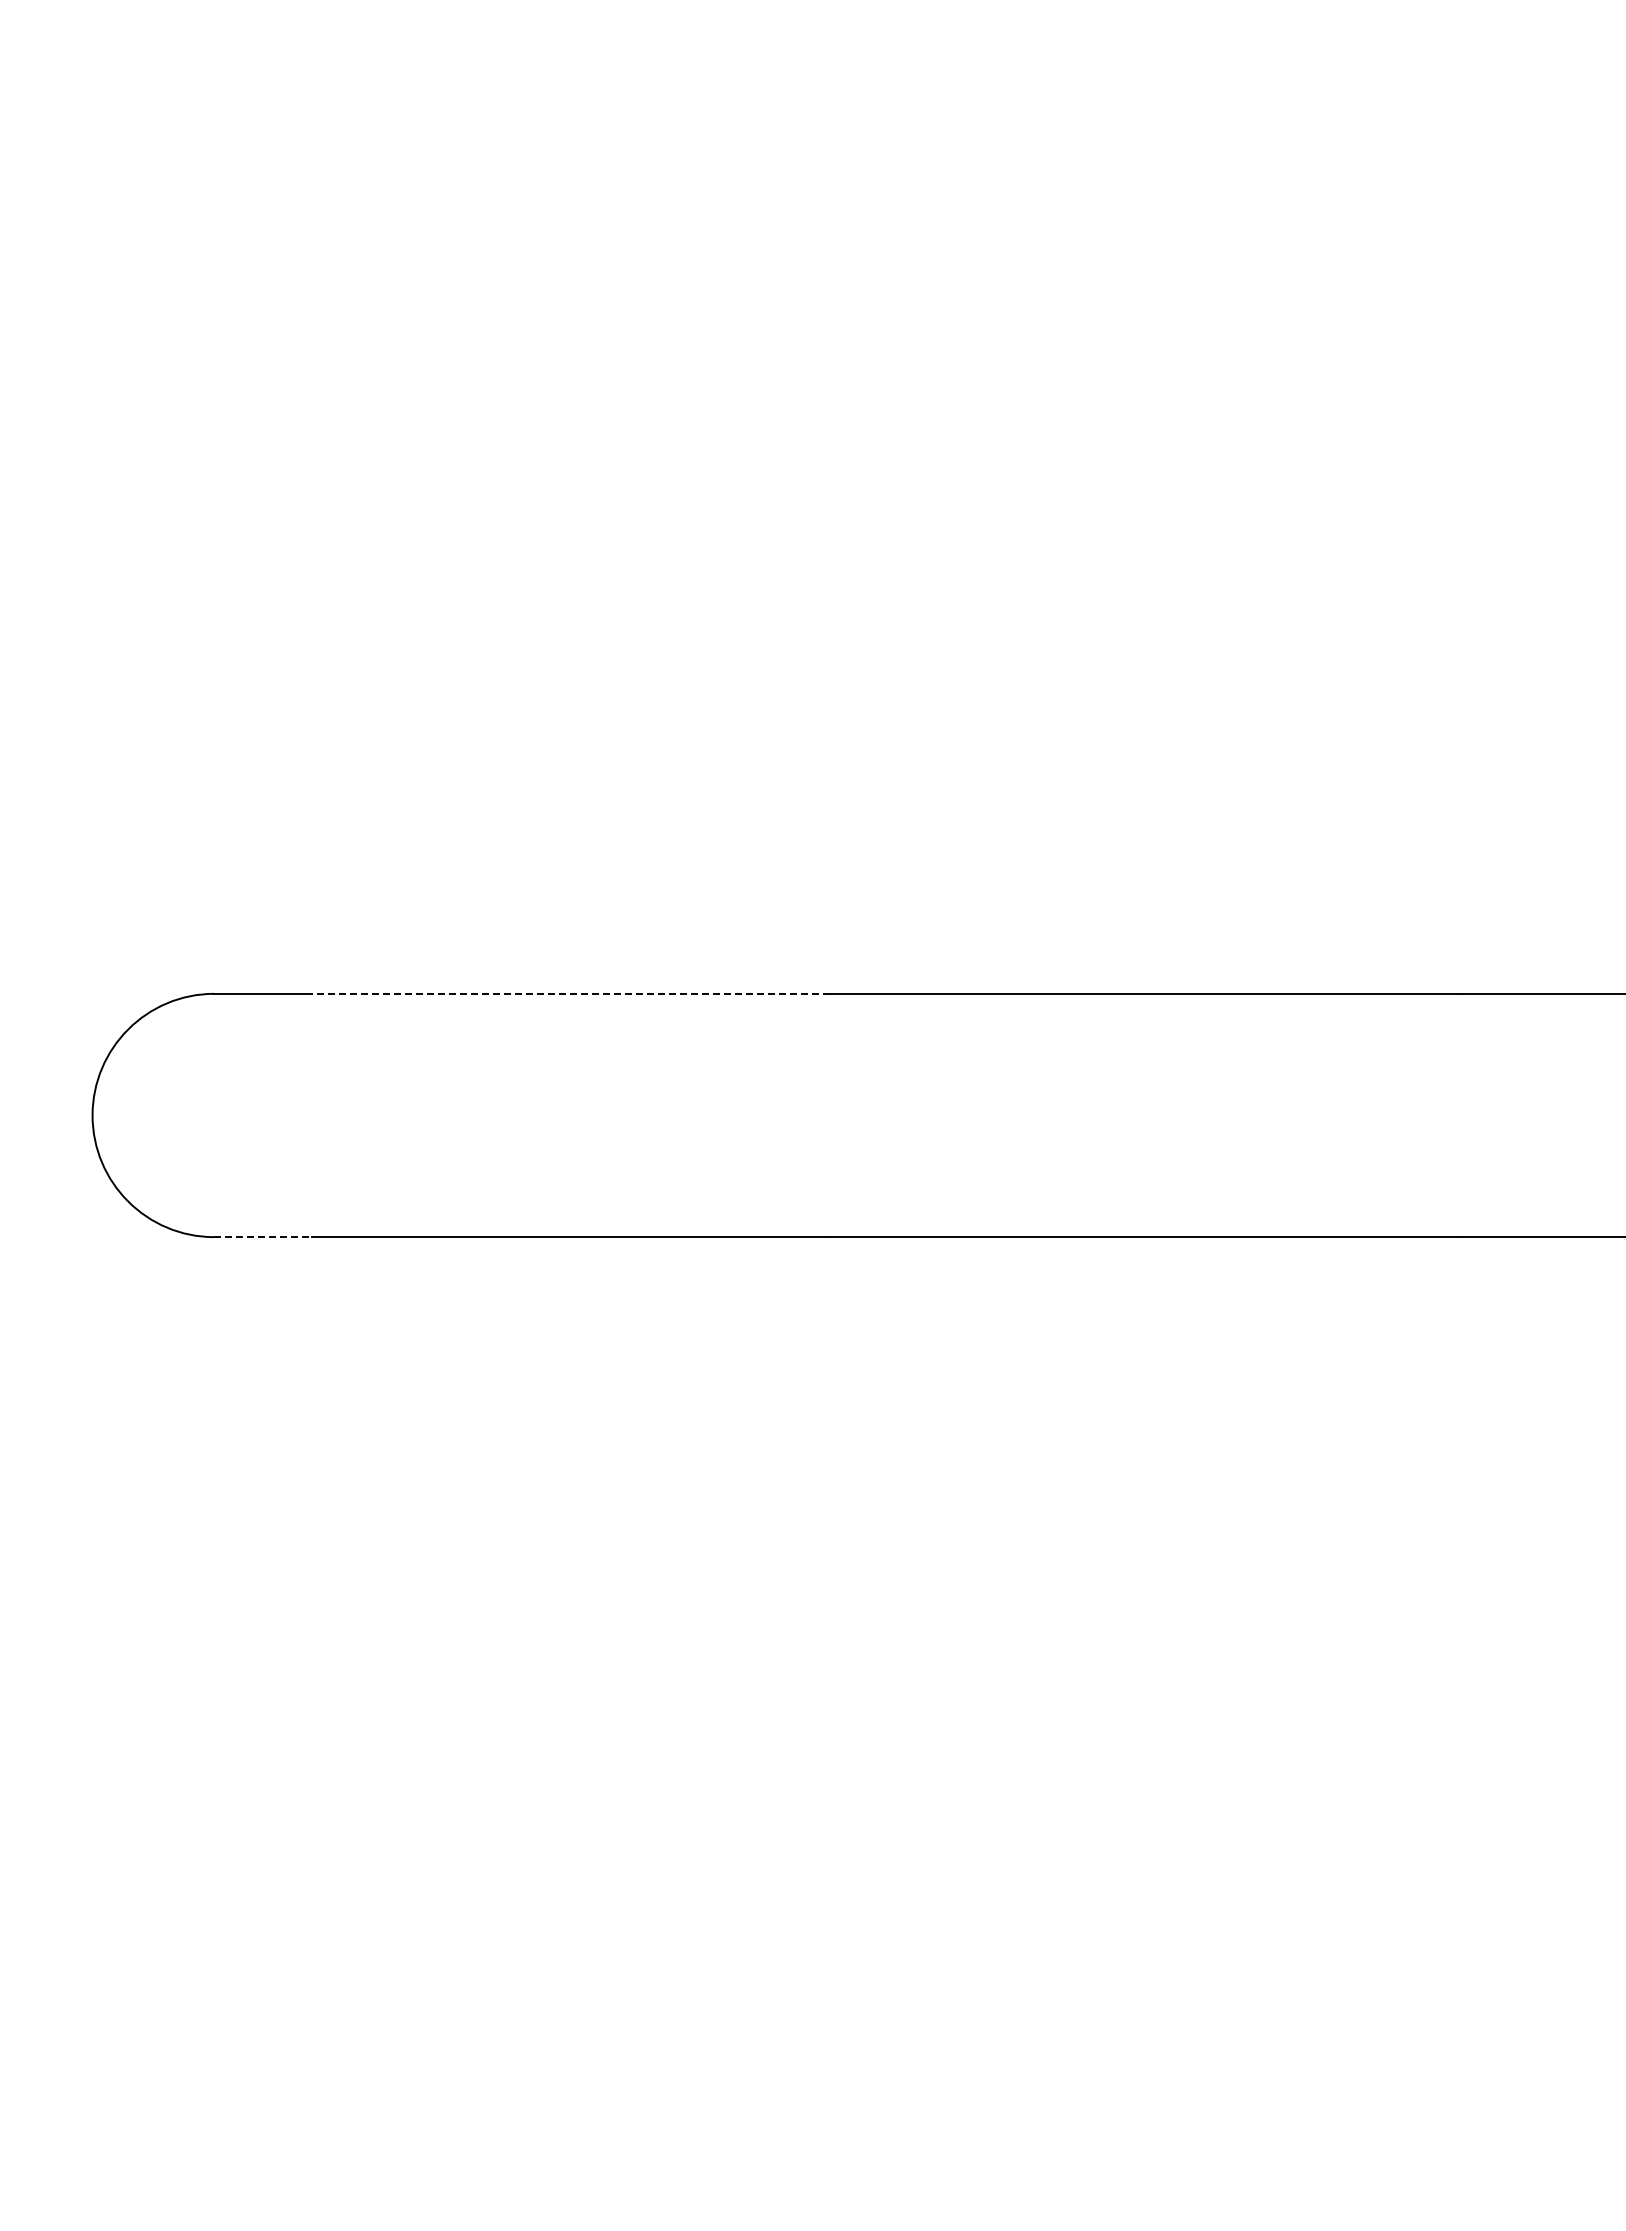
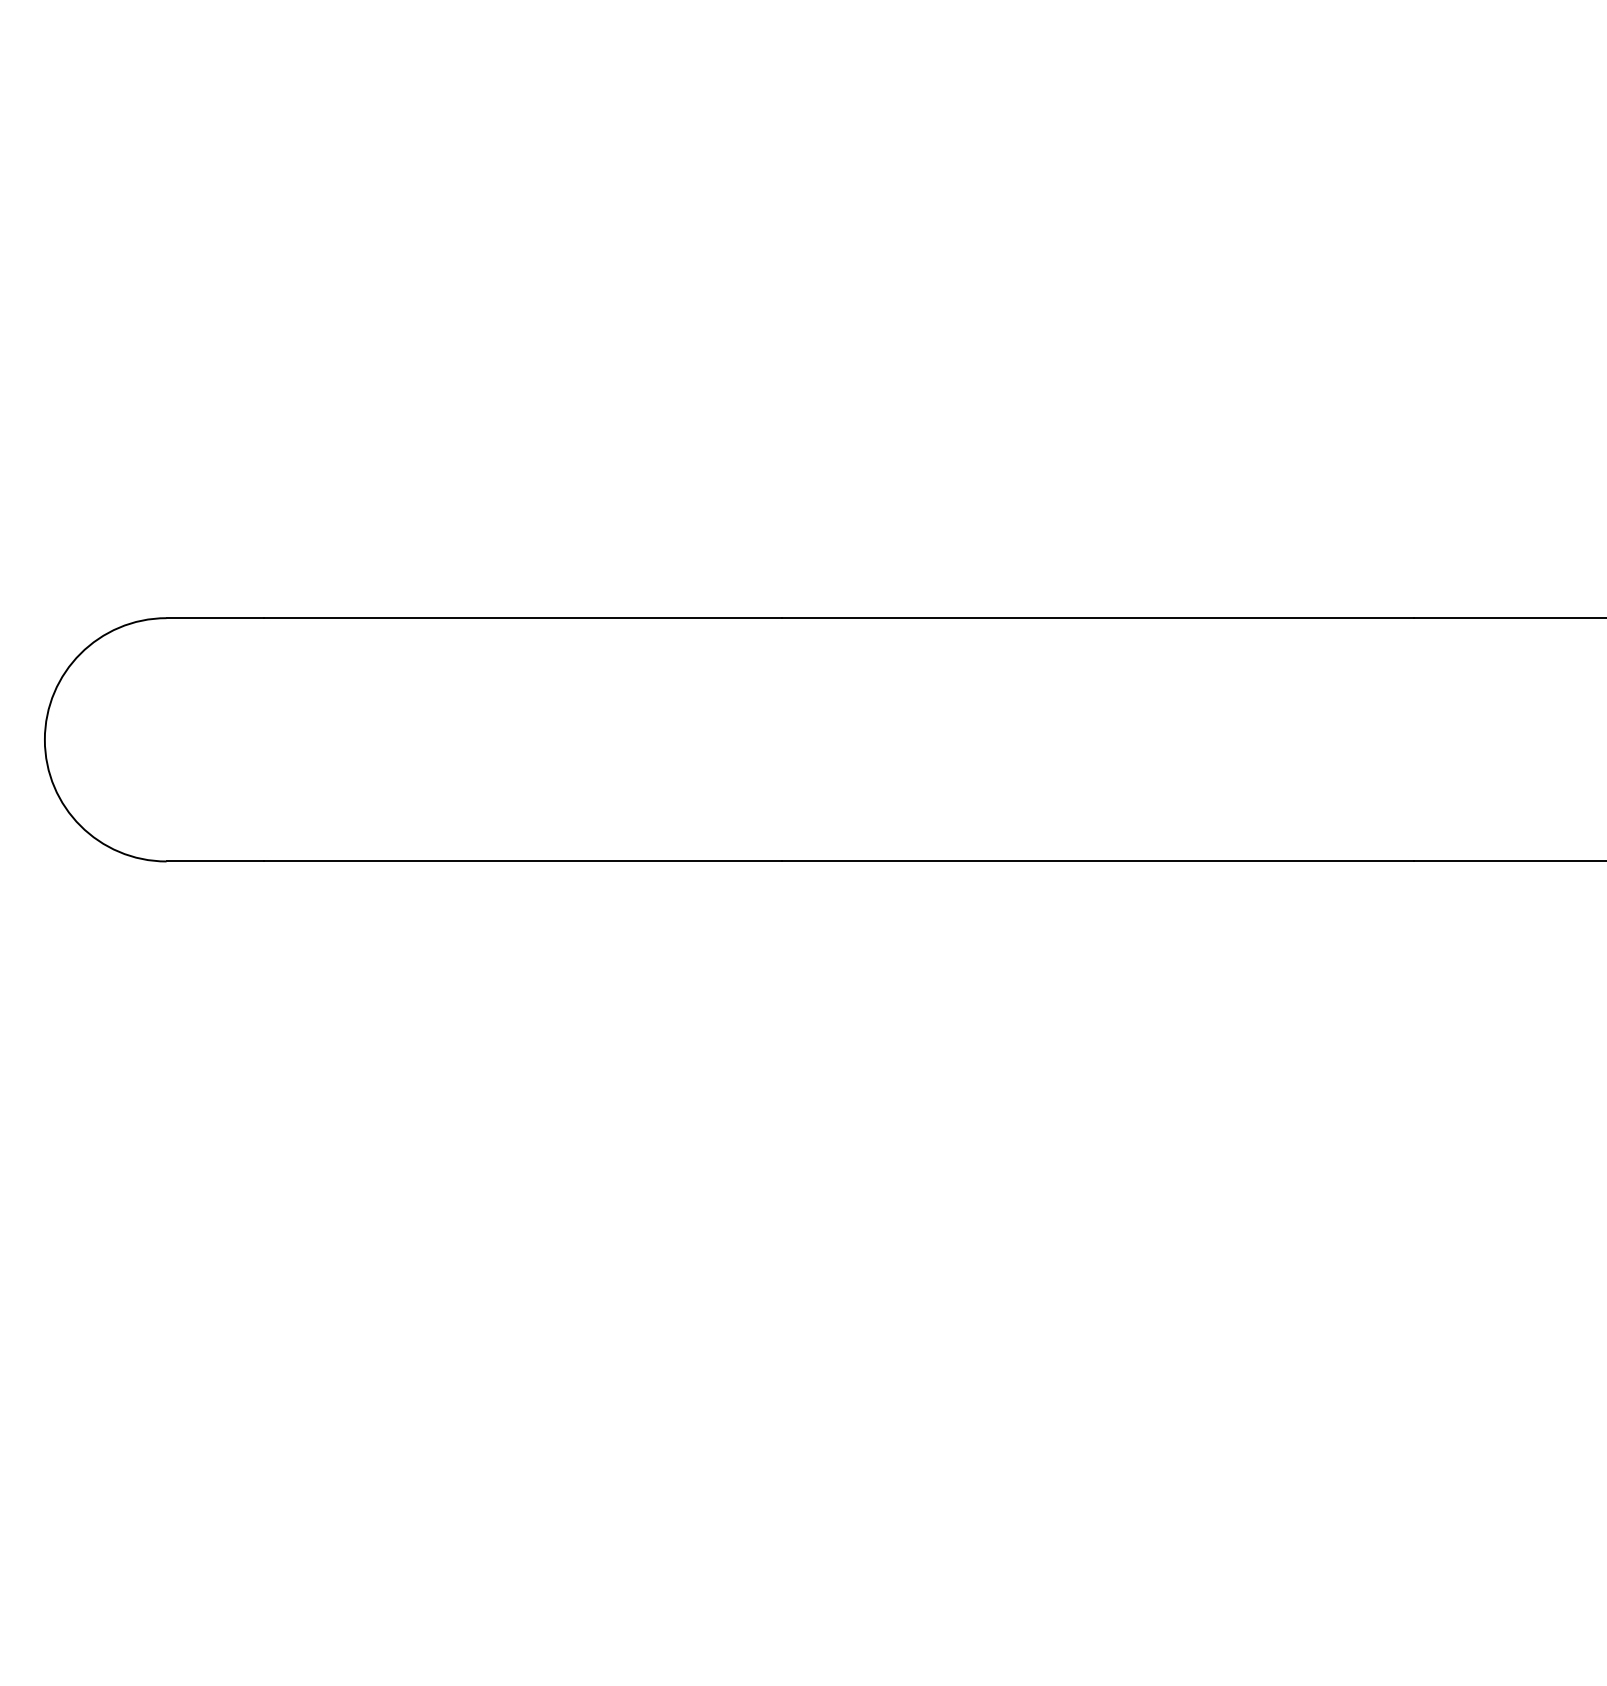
line: (570, 993) -> (522, 617), dashed -> solid
line: (263, 1237) -> (215, 861), dashed -> solid

